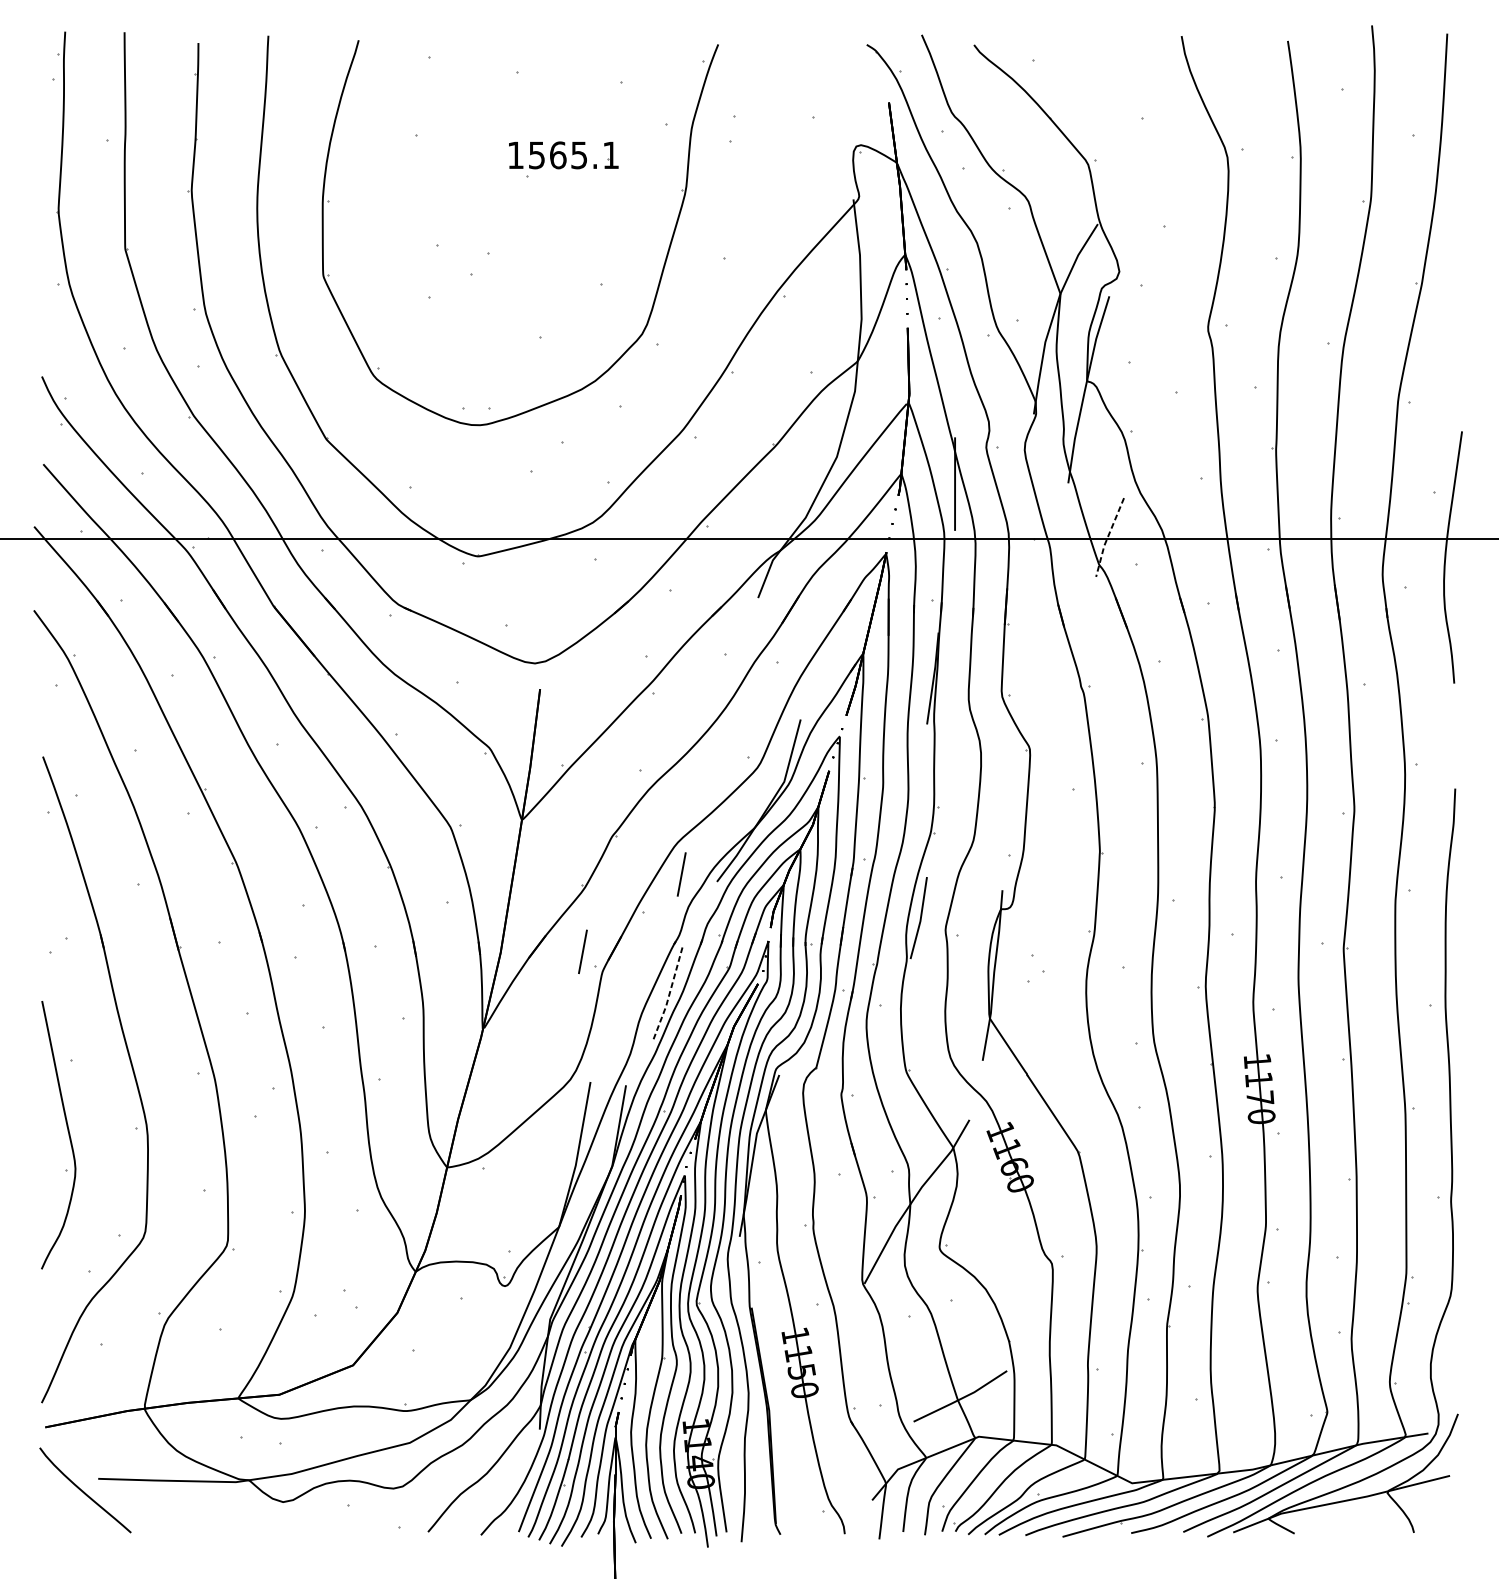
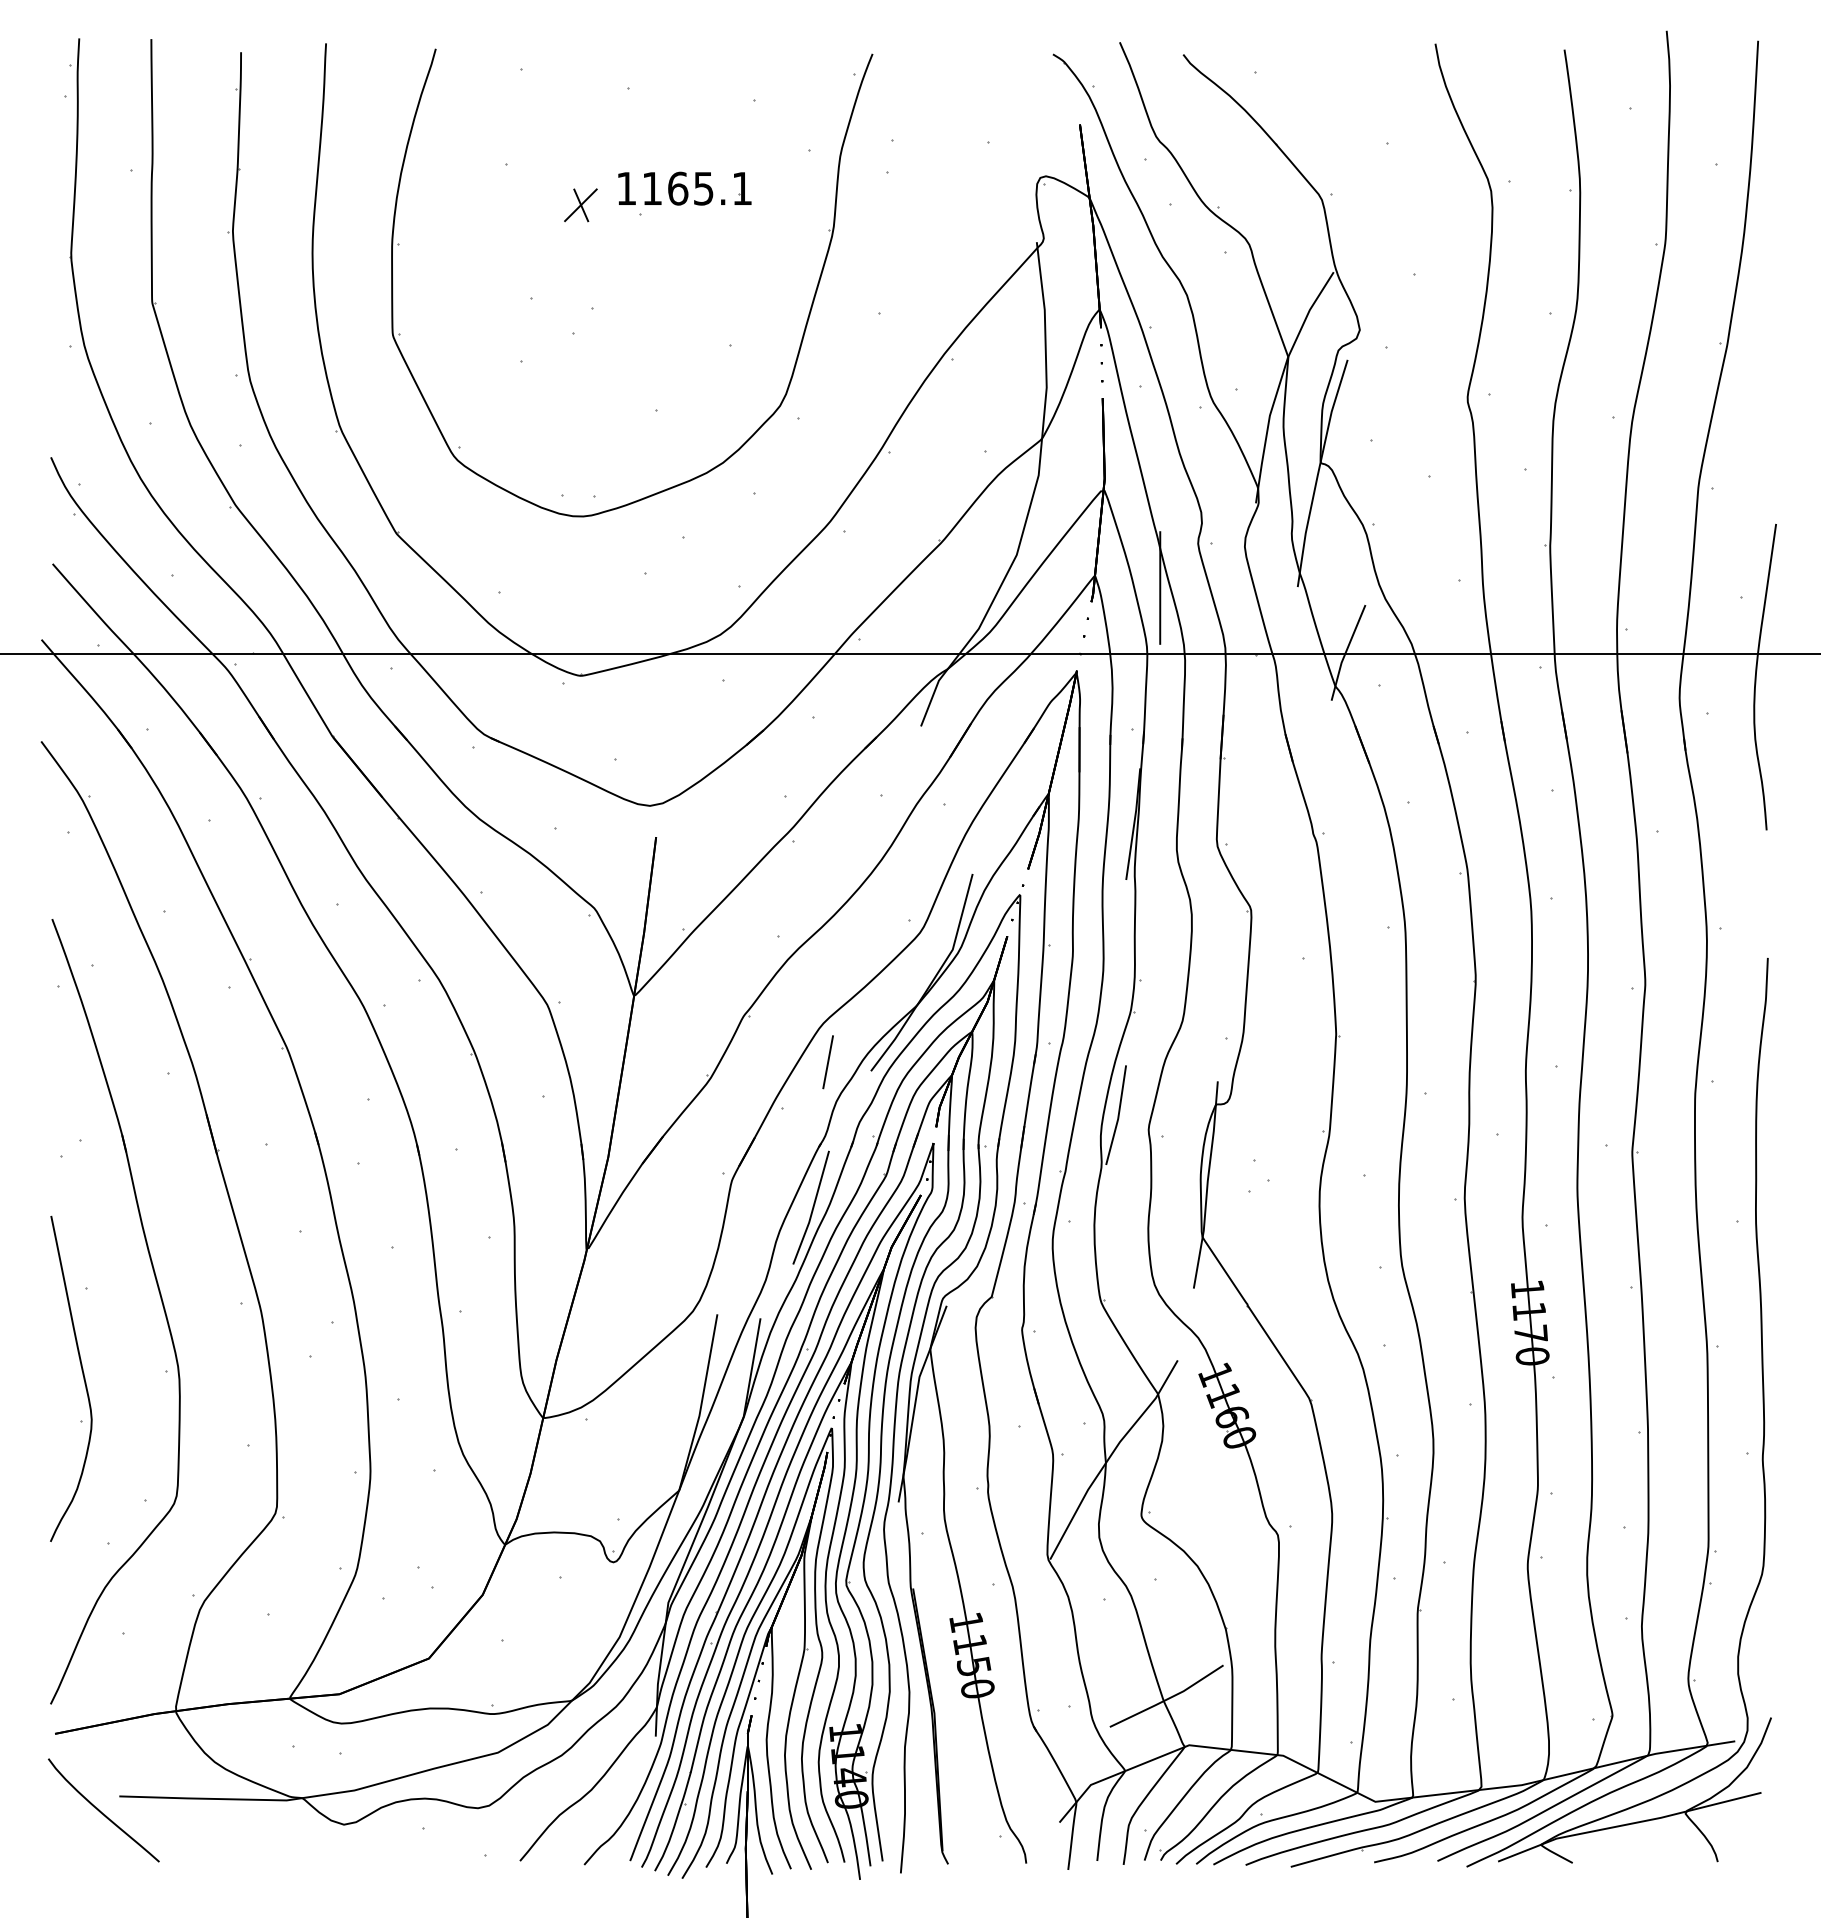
text: (536, 155) -> (651, 188), 1565.1 -> 1165.1
part: (477, 169) -> (580, 205), added
line: (1107, 537) -> (1345, 652), dashed -> solid
line: (582, 952) -> (707, 1156), removed
line: (668, 995) -> (812, 1209), dashed -> solid

